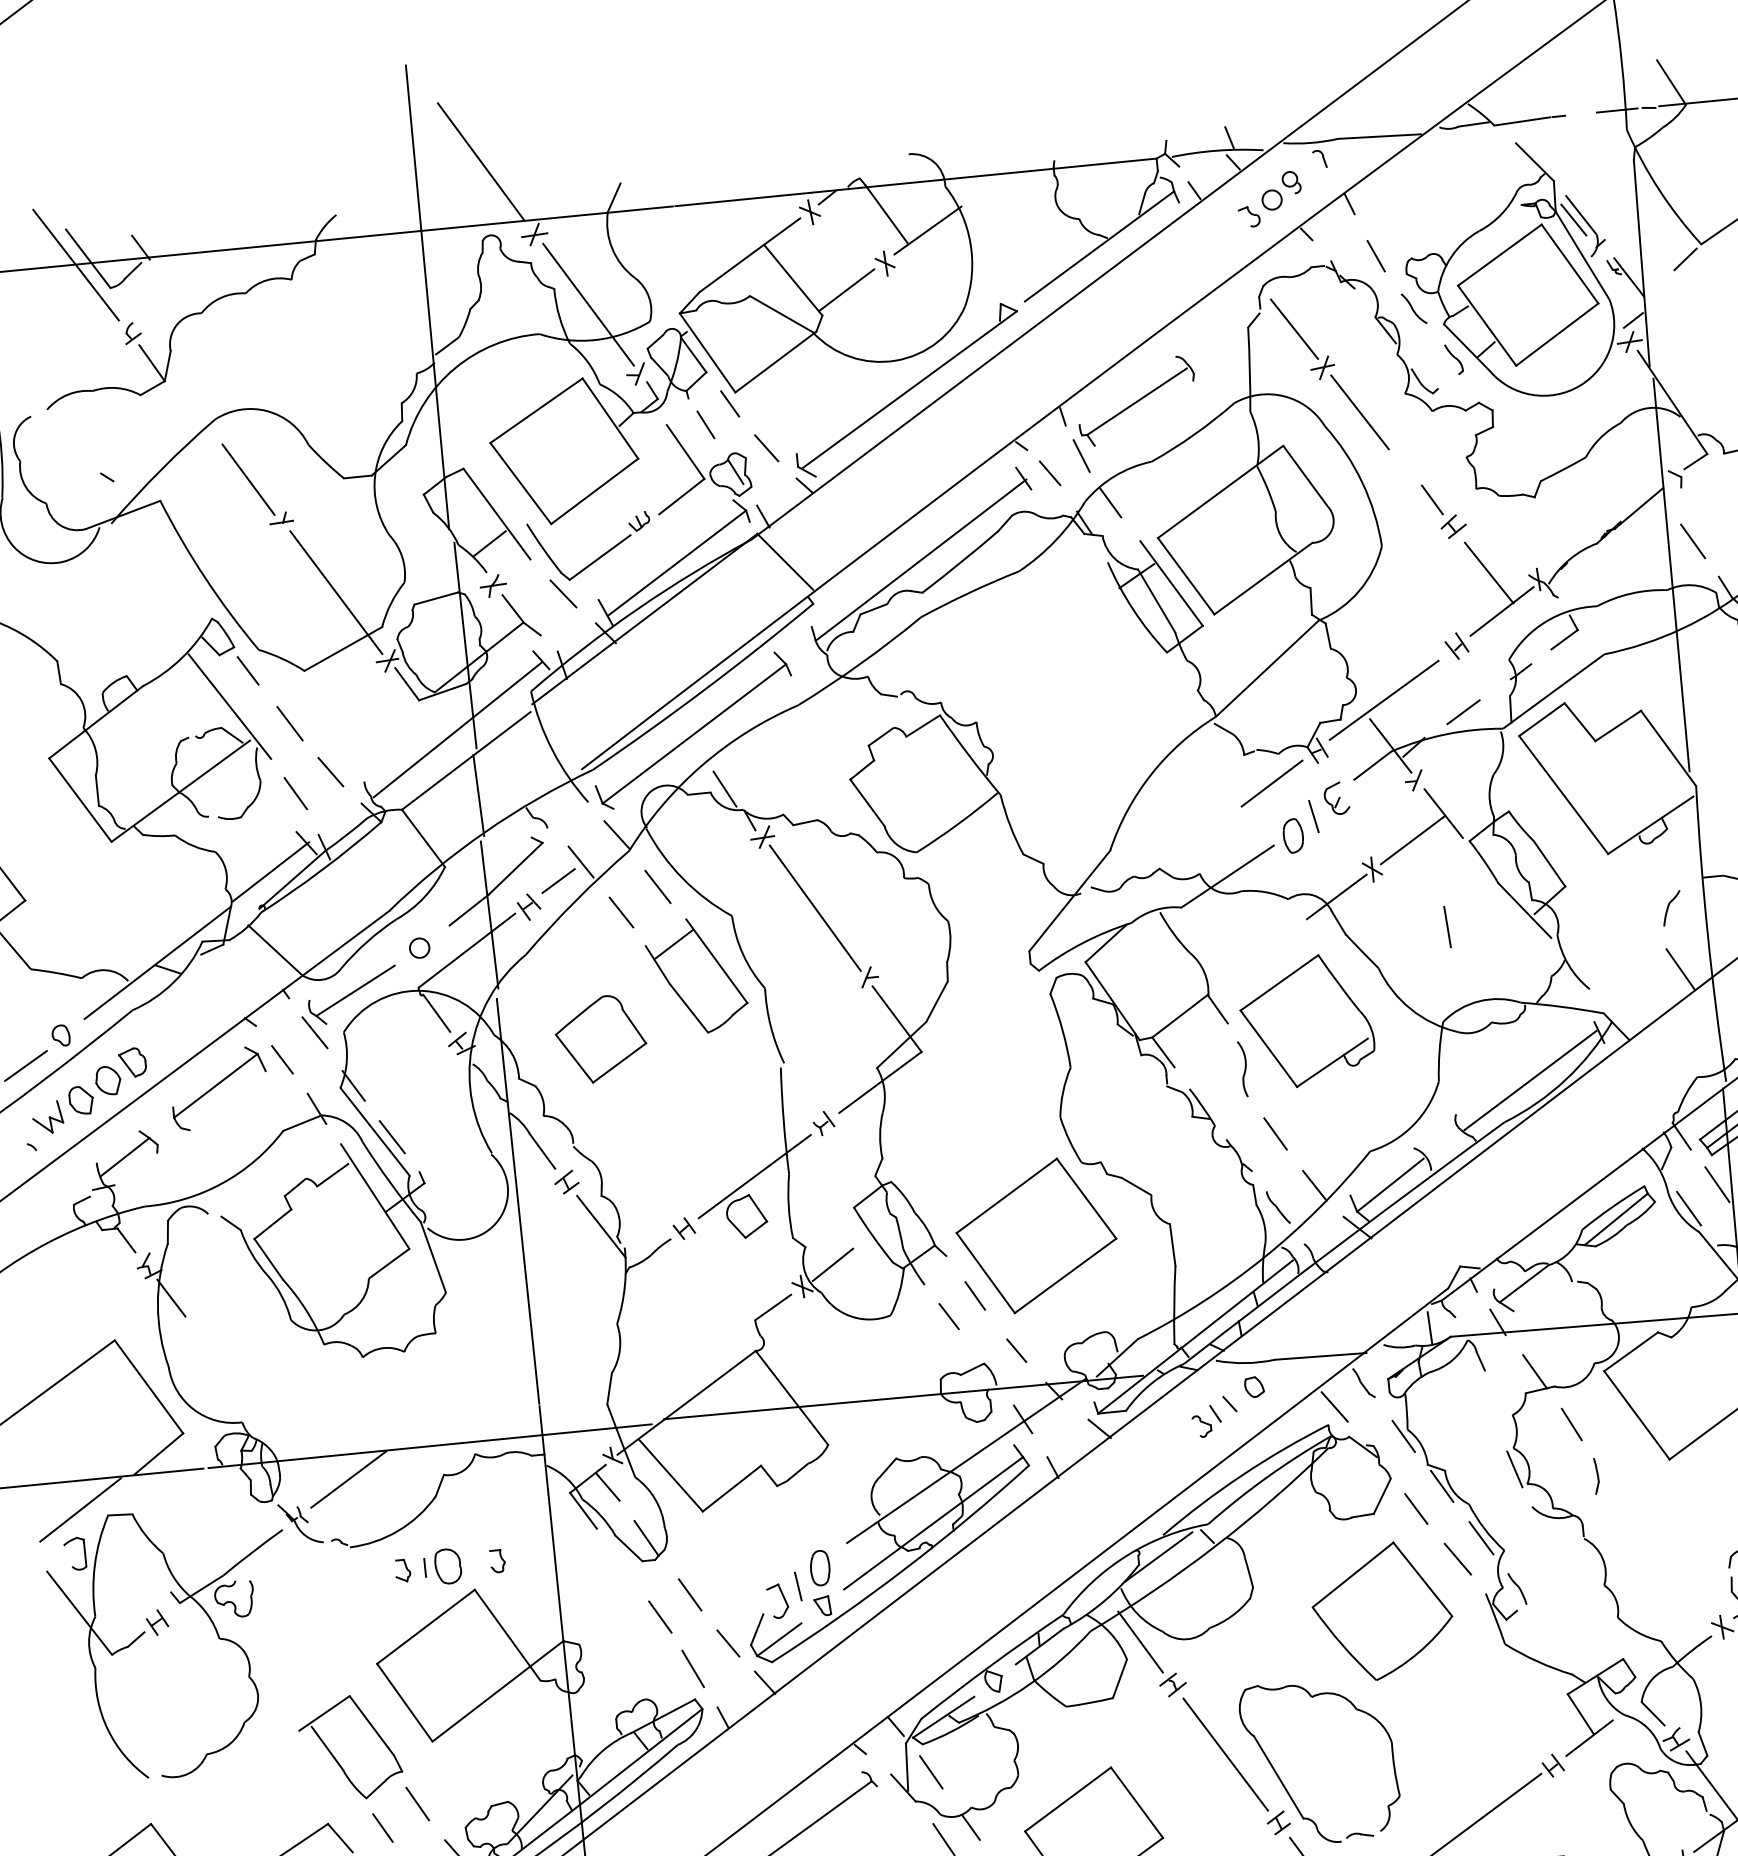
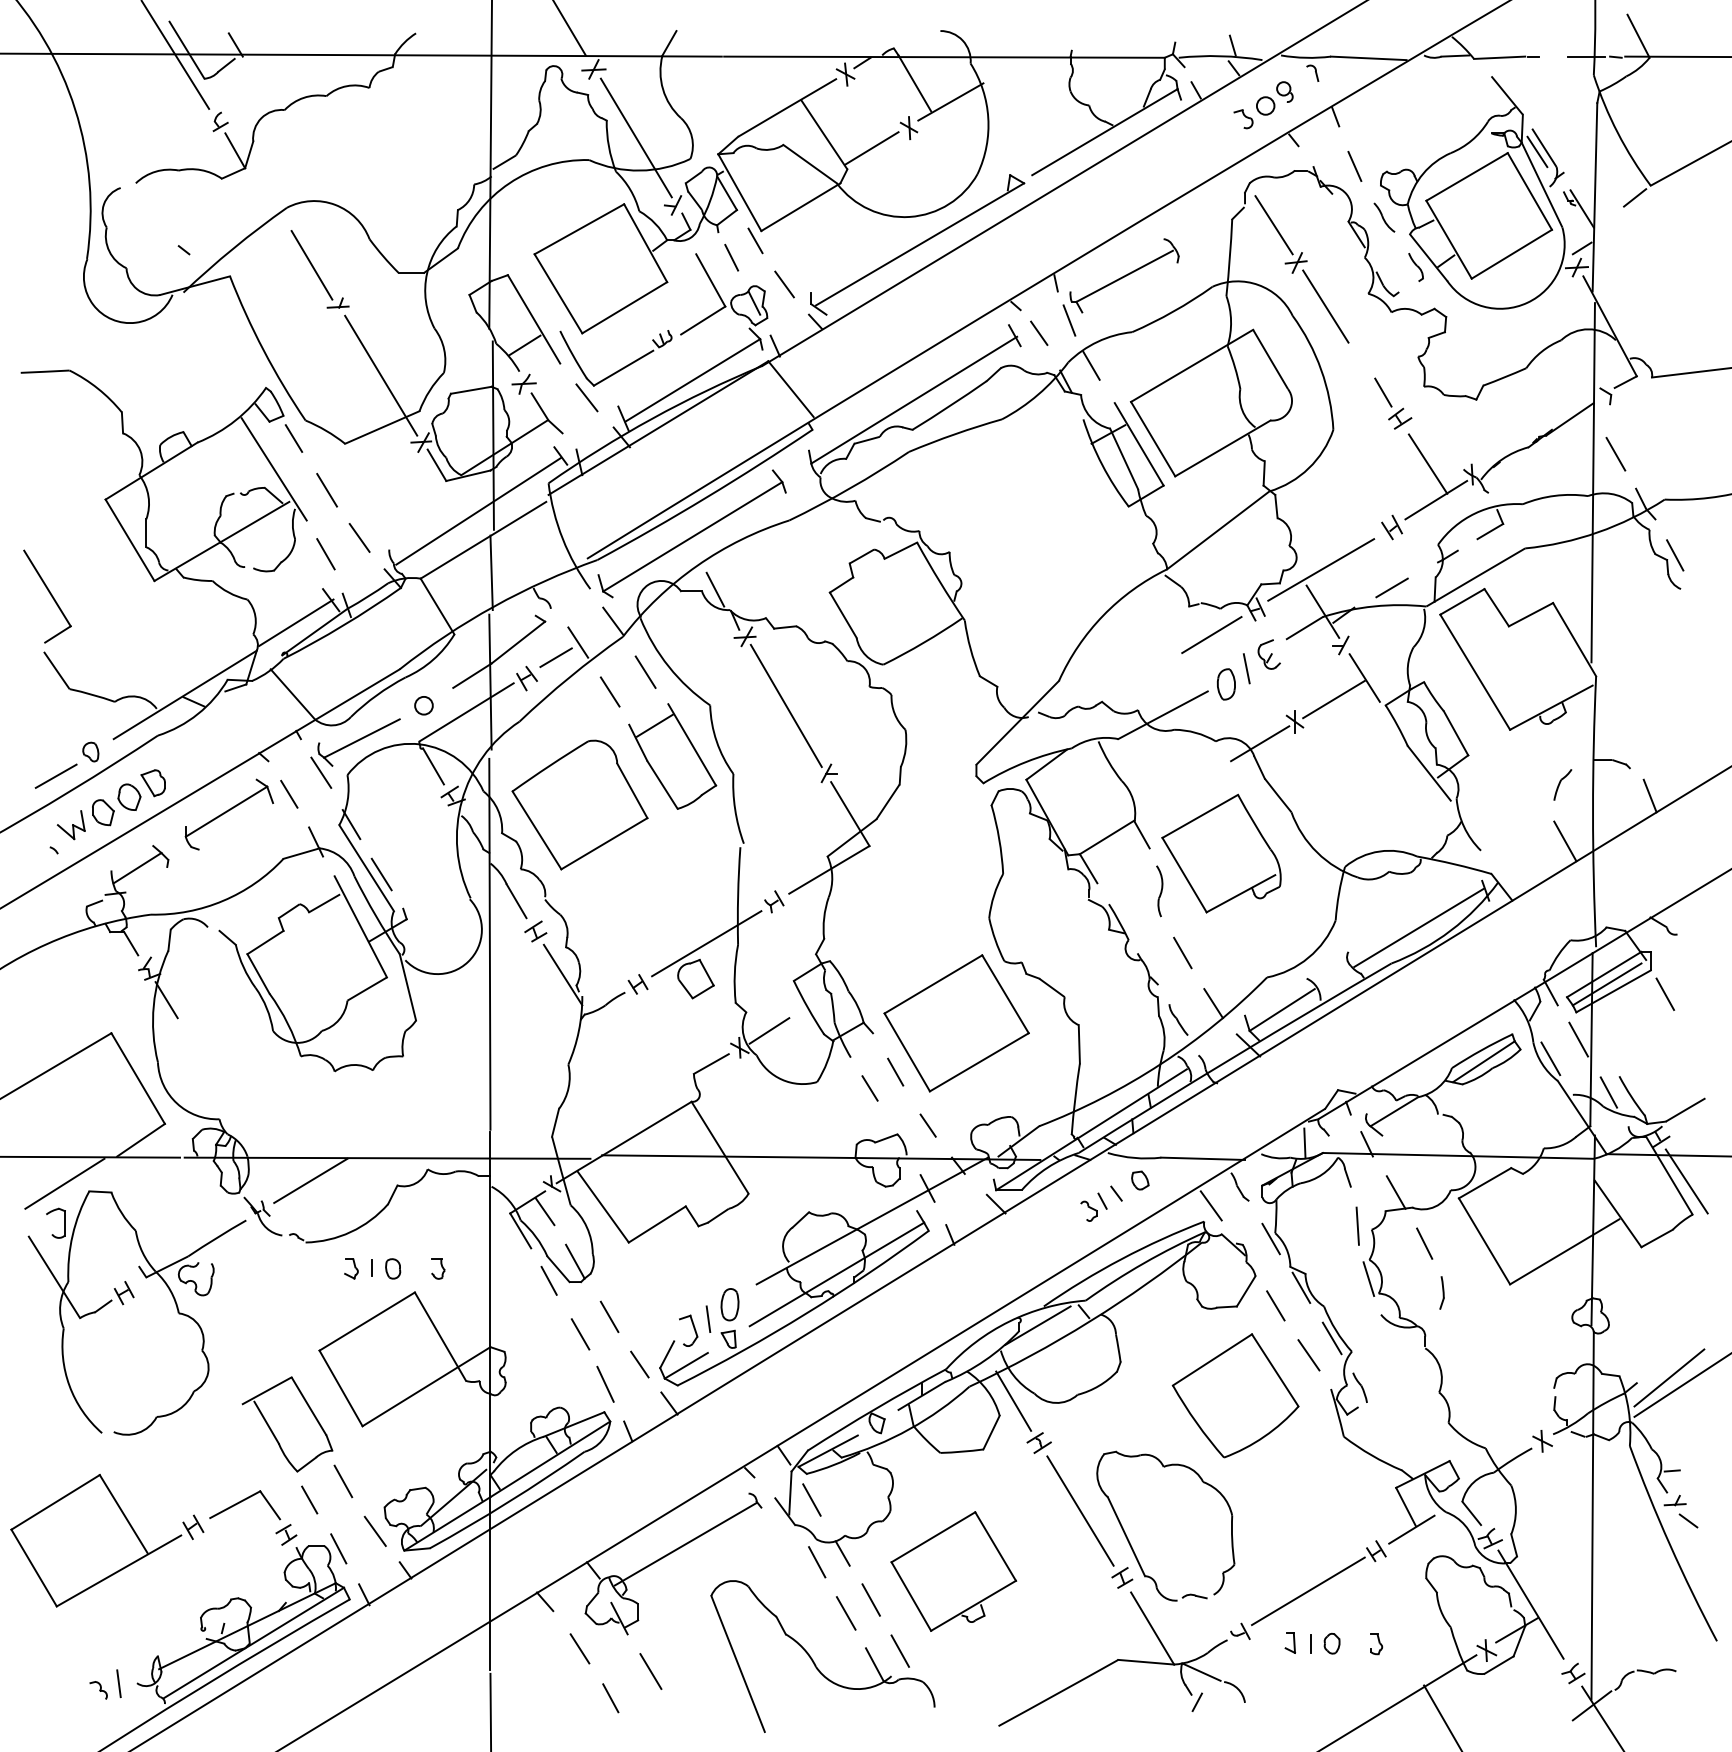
line: (1447, 926) -> (1357, 1225), moved
part: (600, 1038) -> (579, 804), size x1.67
line: (619, 1561) -> (548, 1280), added
part: (448, 1565) -> (393, 1268), size x0.62

